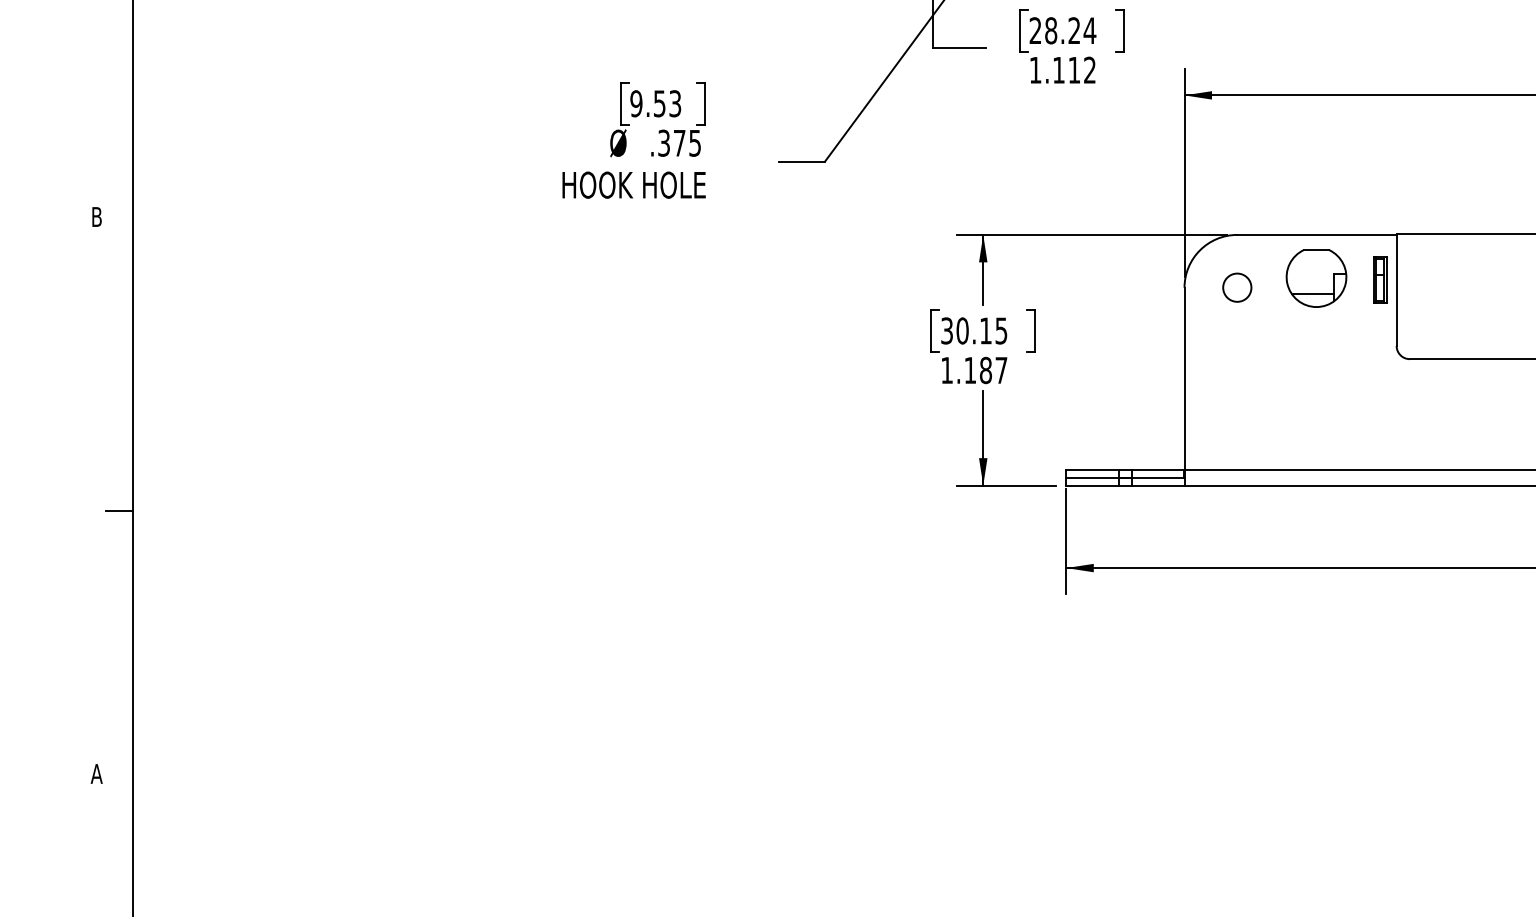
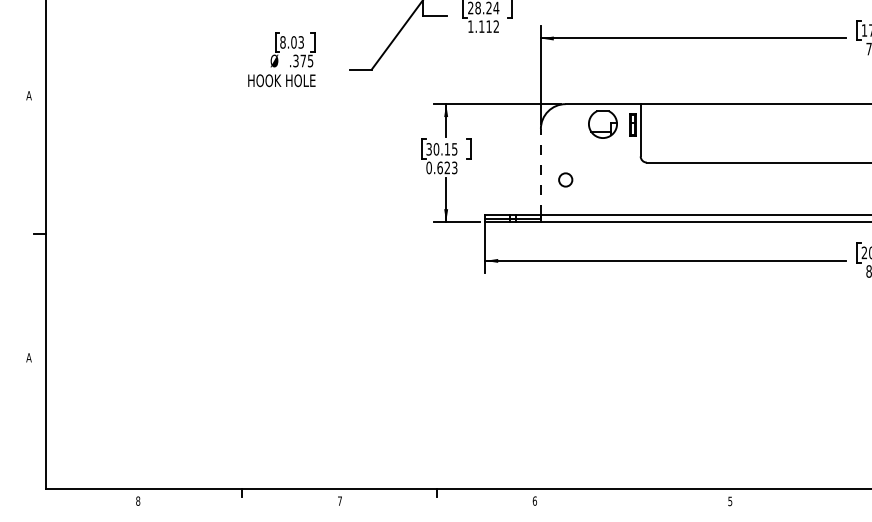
text: (648, 103) -> (288, 42), 9.53 -> 8.03
text: (95, 216) -> (28, 95), B -> A
circle: (1236, 286) -> (565, 179), moved
text: (973, 369) -> (441, 167), 1.187 -> 0.623
line: (1183, 378) -> (540, 171), solid -> dashed

